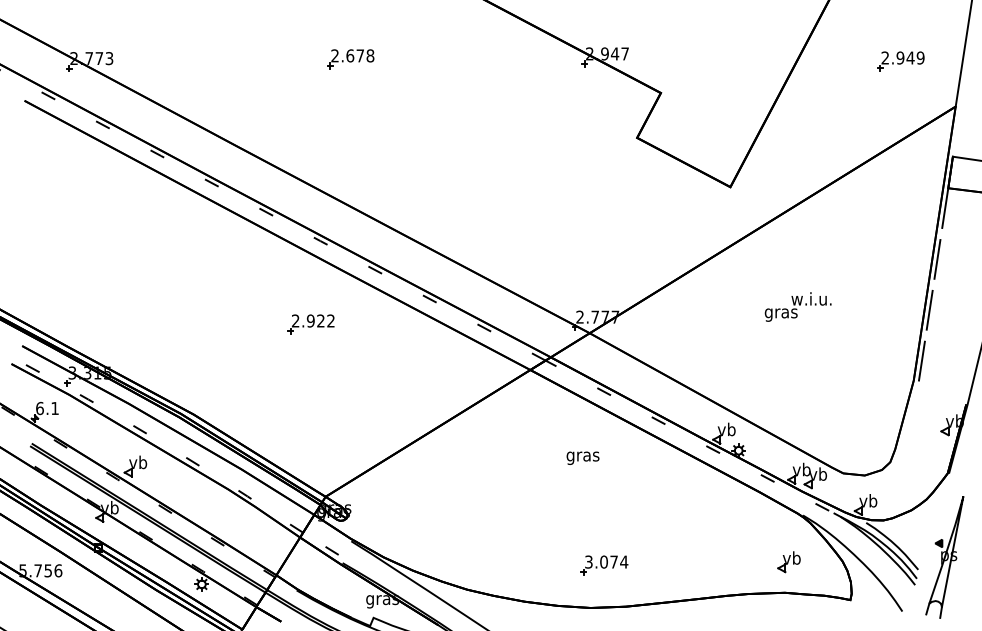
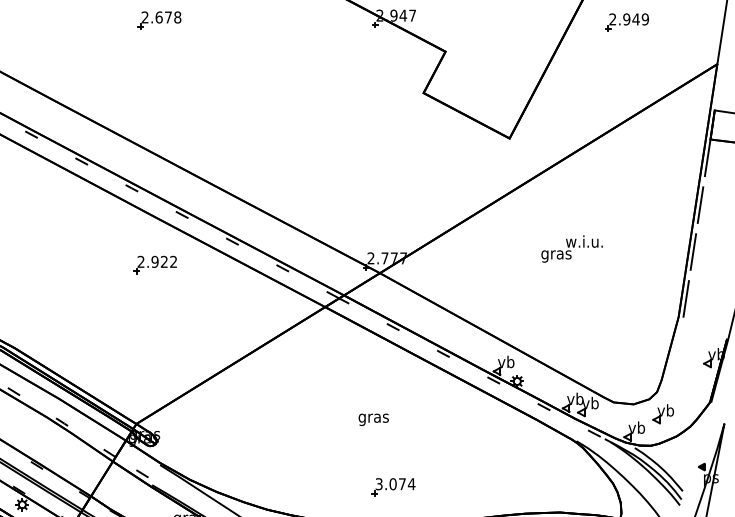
part: (900, 61) -> (626, 22), moved
part: (310, 324) -> (154, 265), moved
text: (582, 457) -> (373, 419), moved
part: (788, 562) -> (662, 414), moved

